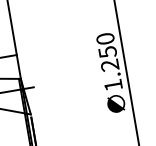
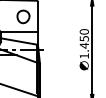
text: (108, 65) -> (83, 45), 1.250 -> 1.450

